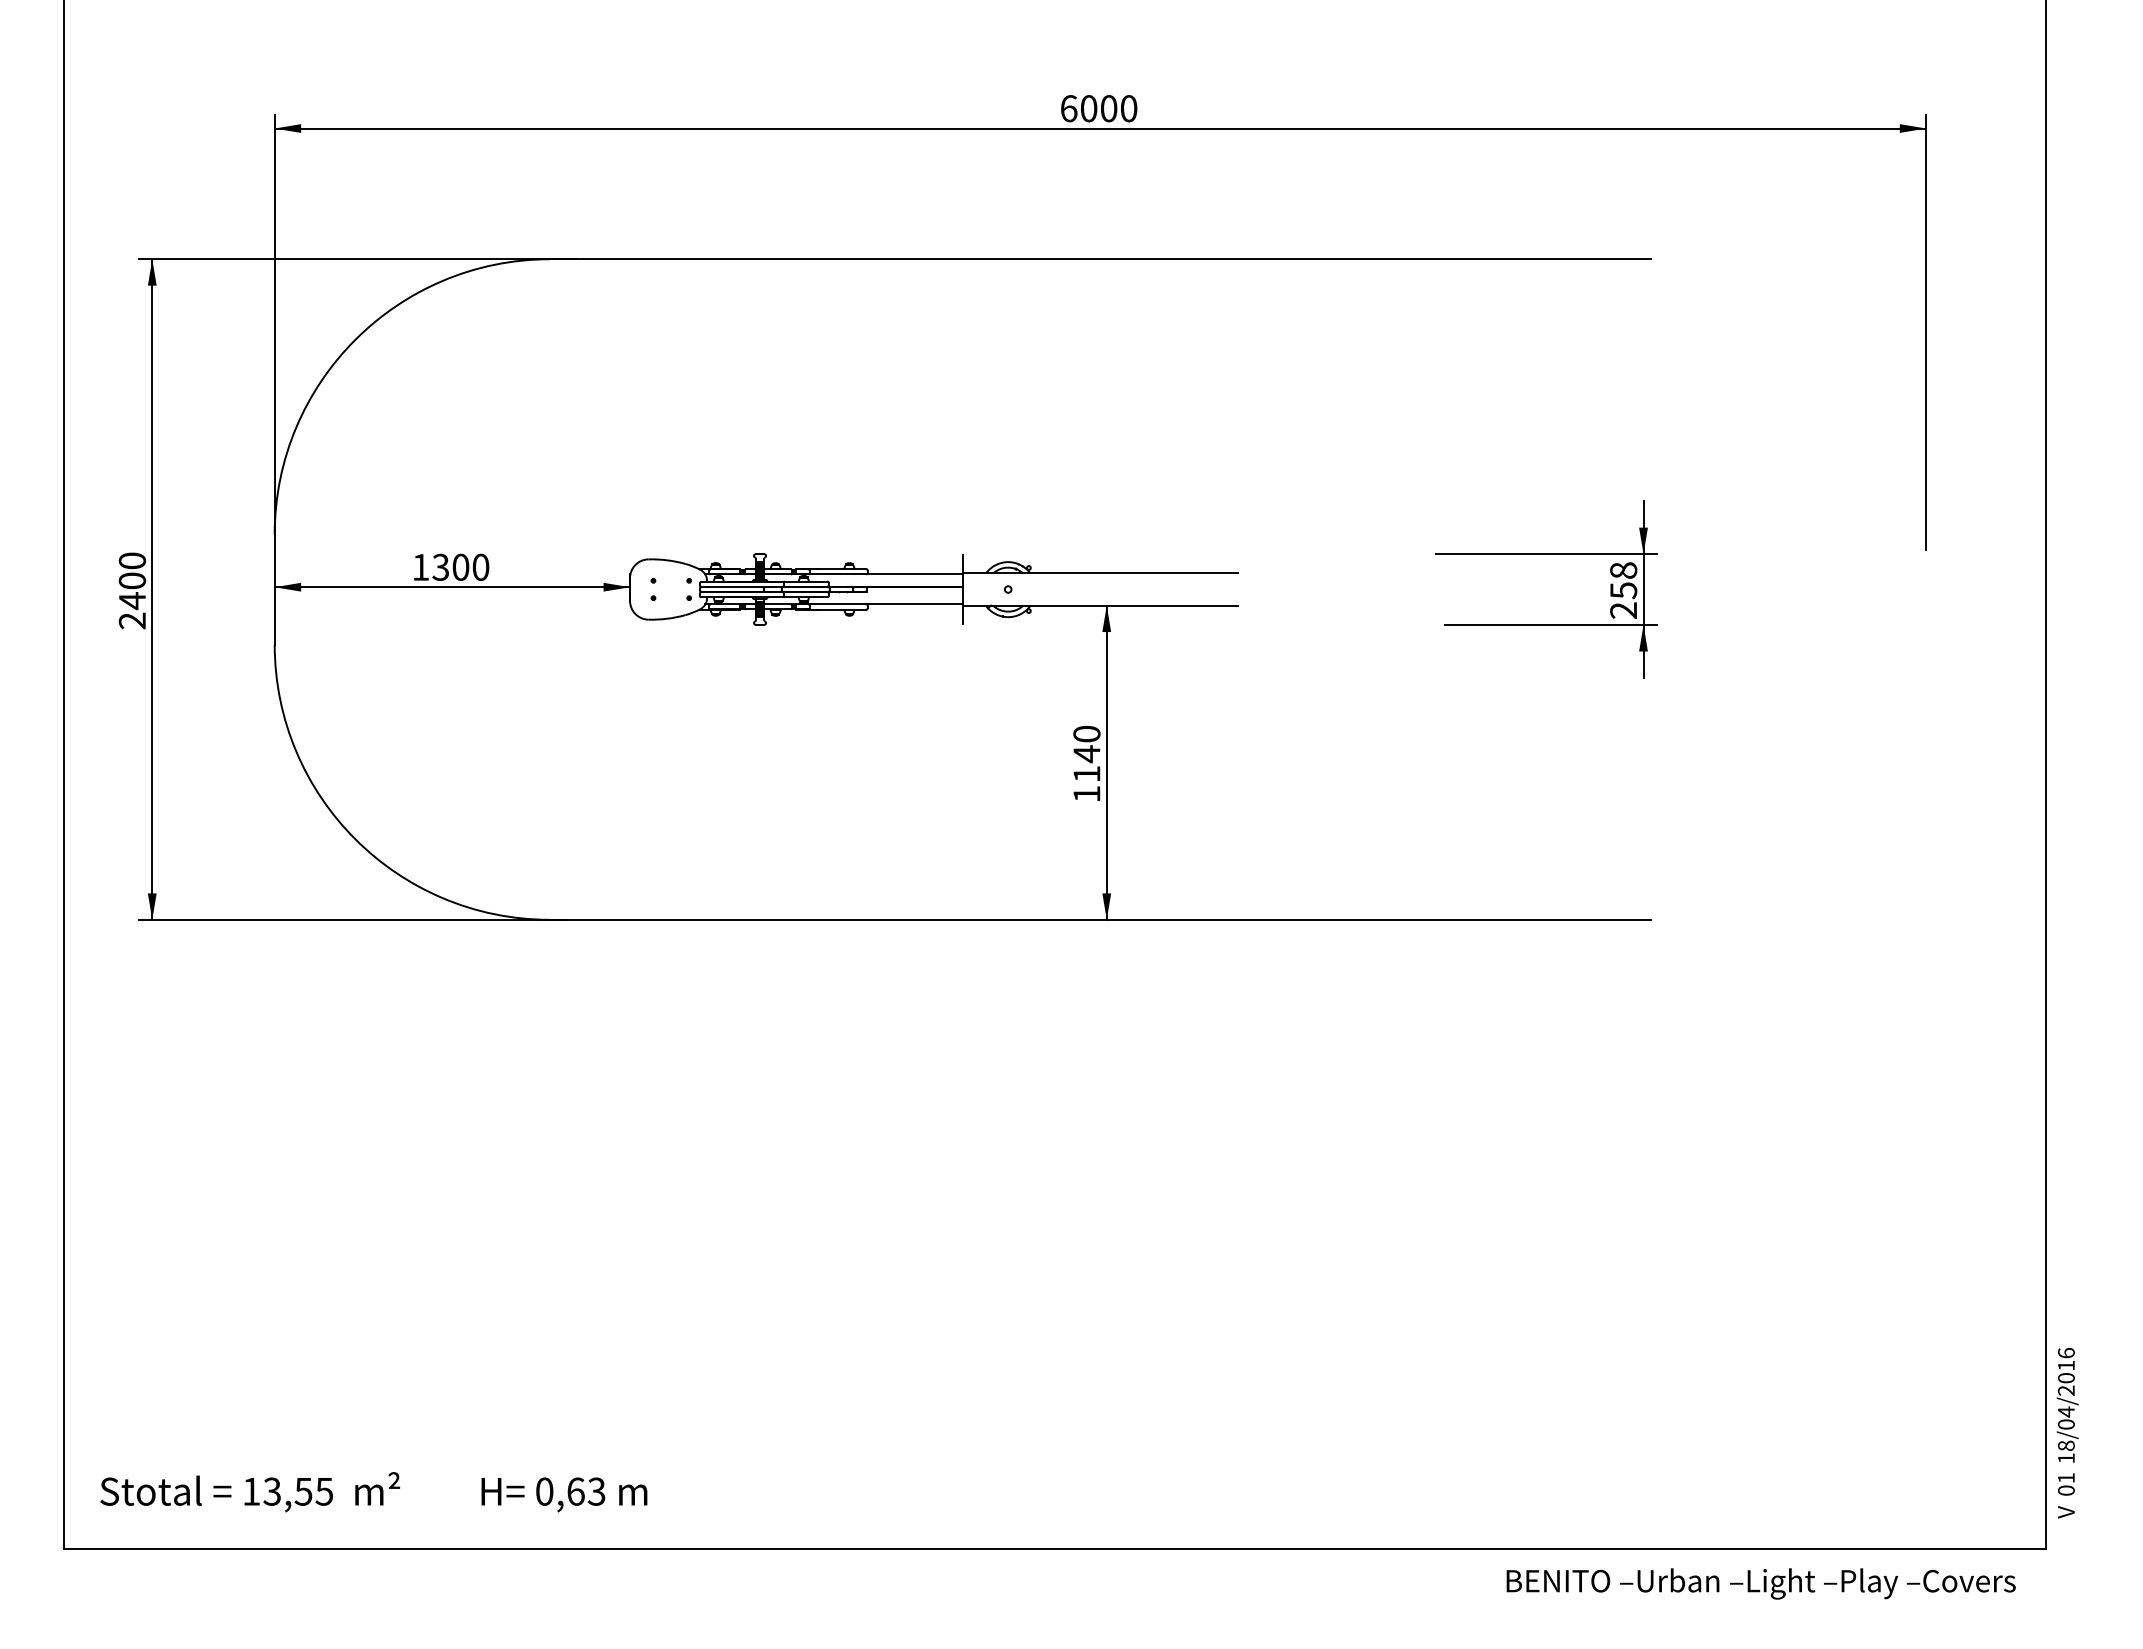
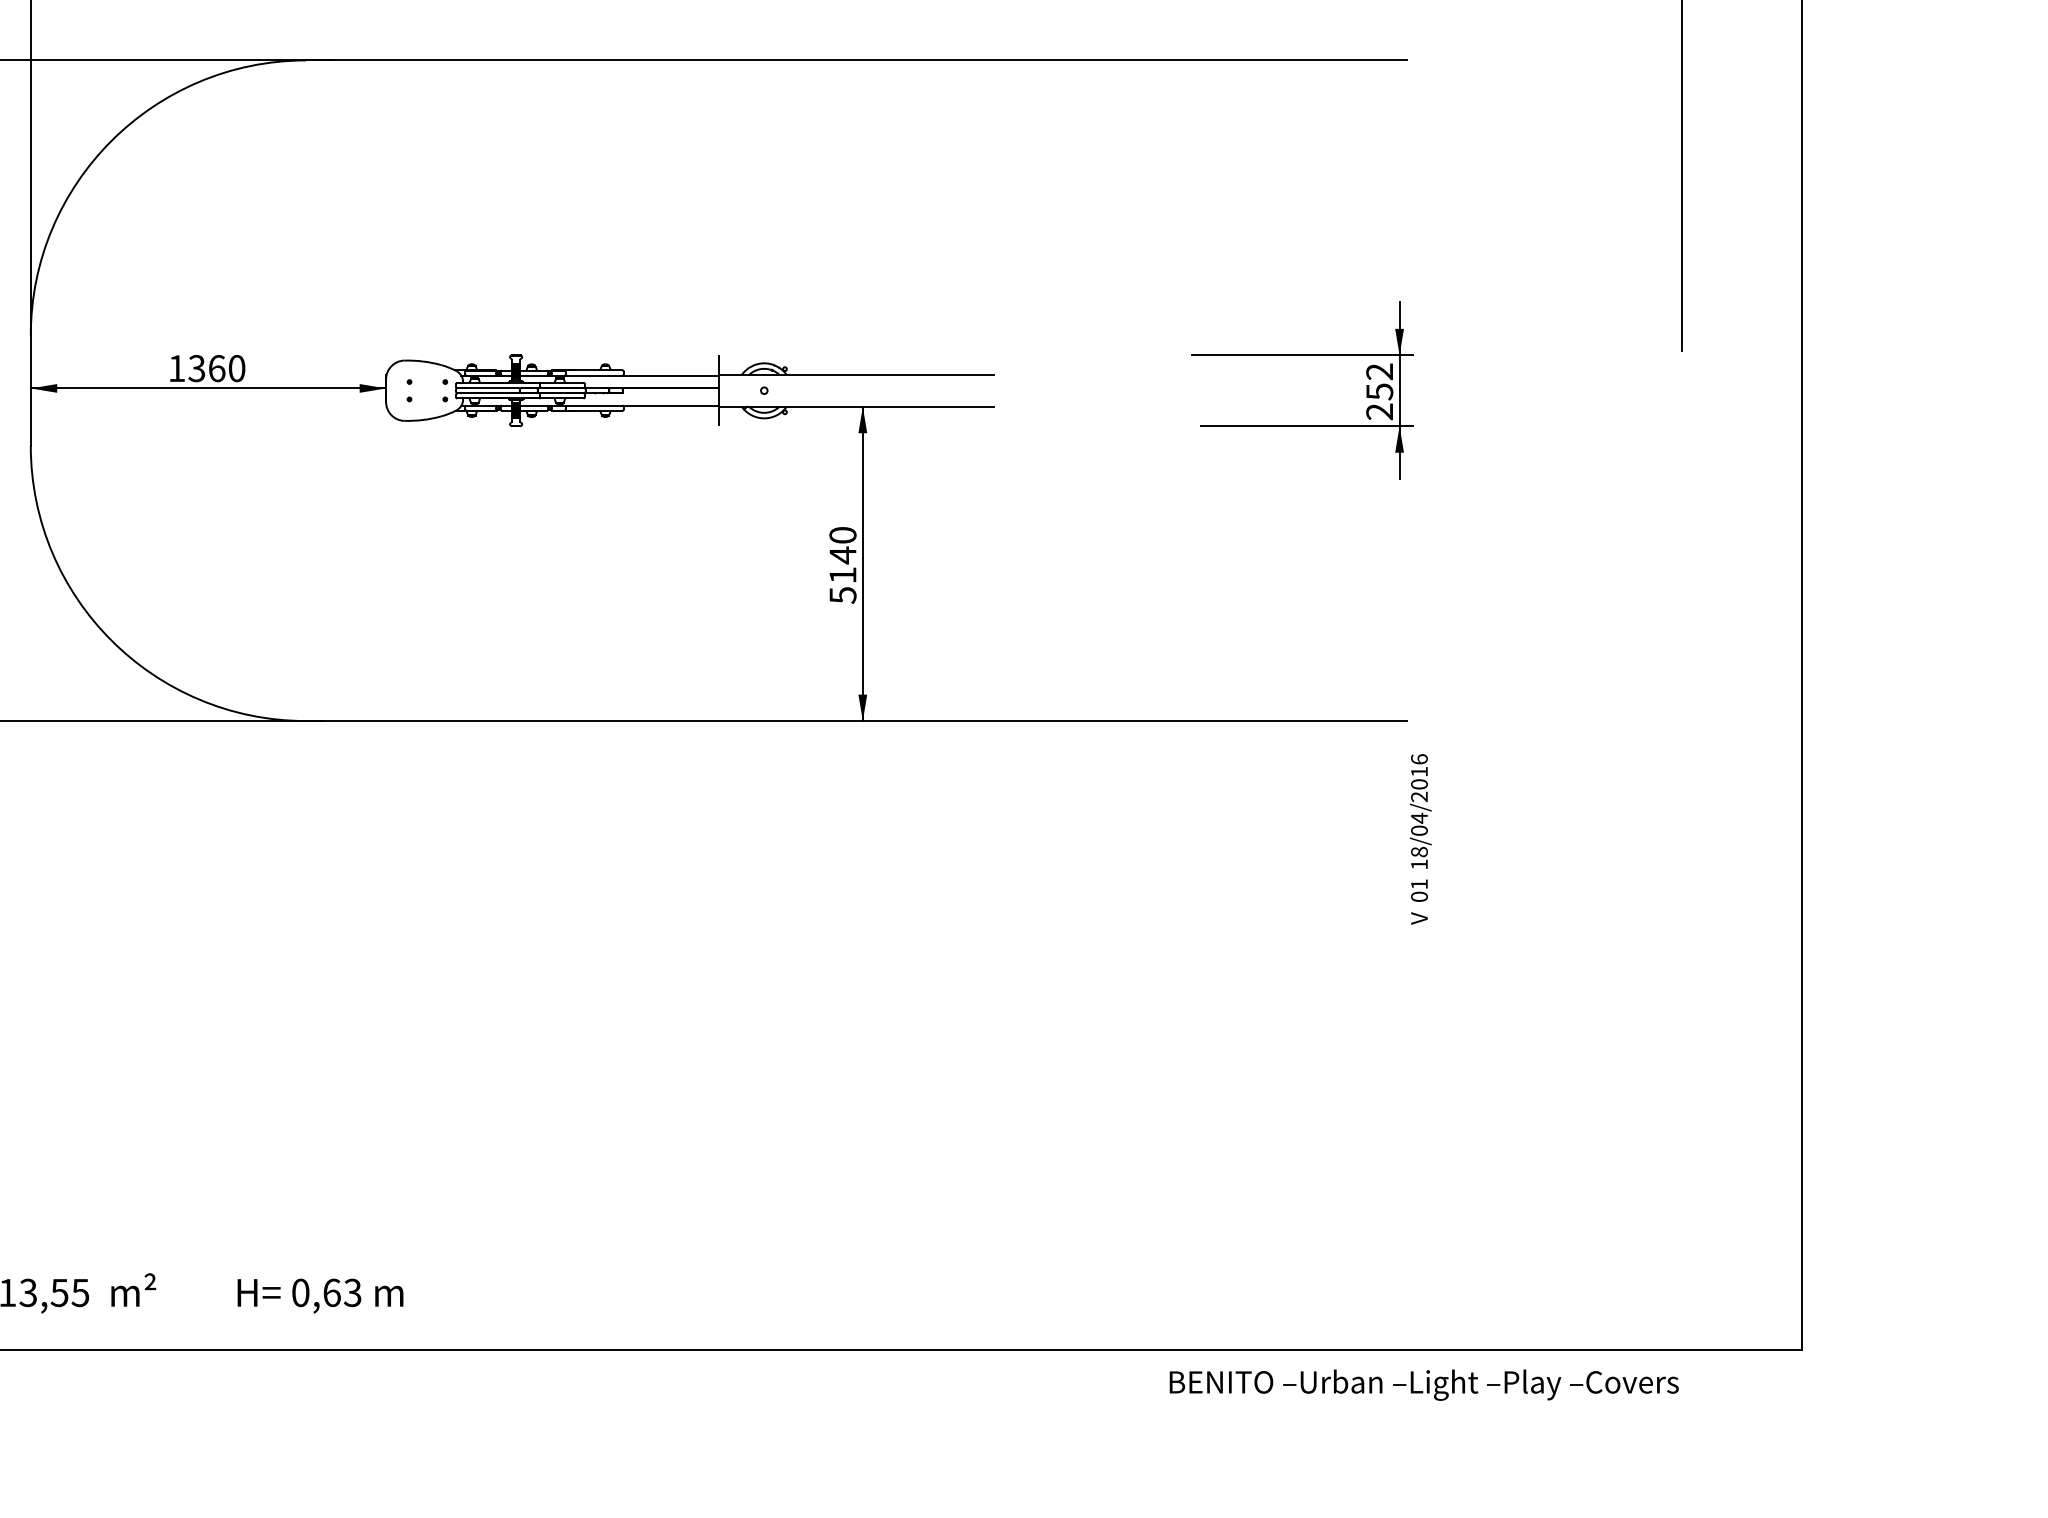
text: (460, 566) -> (216, 367), 1300 -> 1360
text: (1623, 570) -> (1379, 371), 258 -> 252
text: (1086, 794) -> (842, 595), 1140 -> 5140
text: (2067, 1433) -> (1420, 839), moved
text: (1760, 1583) -> (1423, 1384), moved

